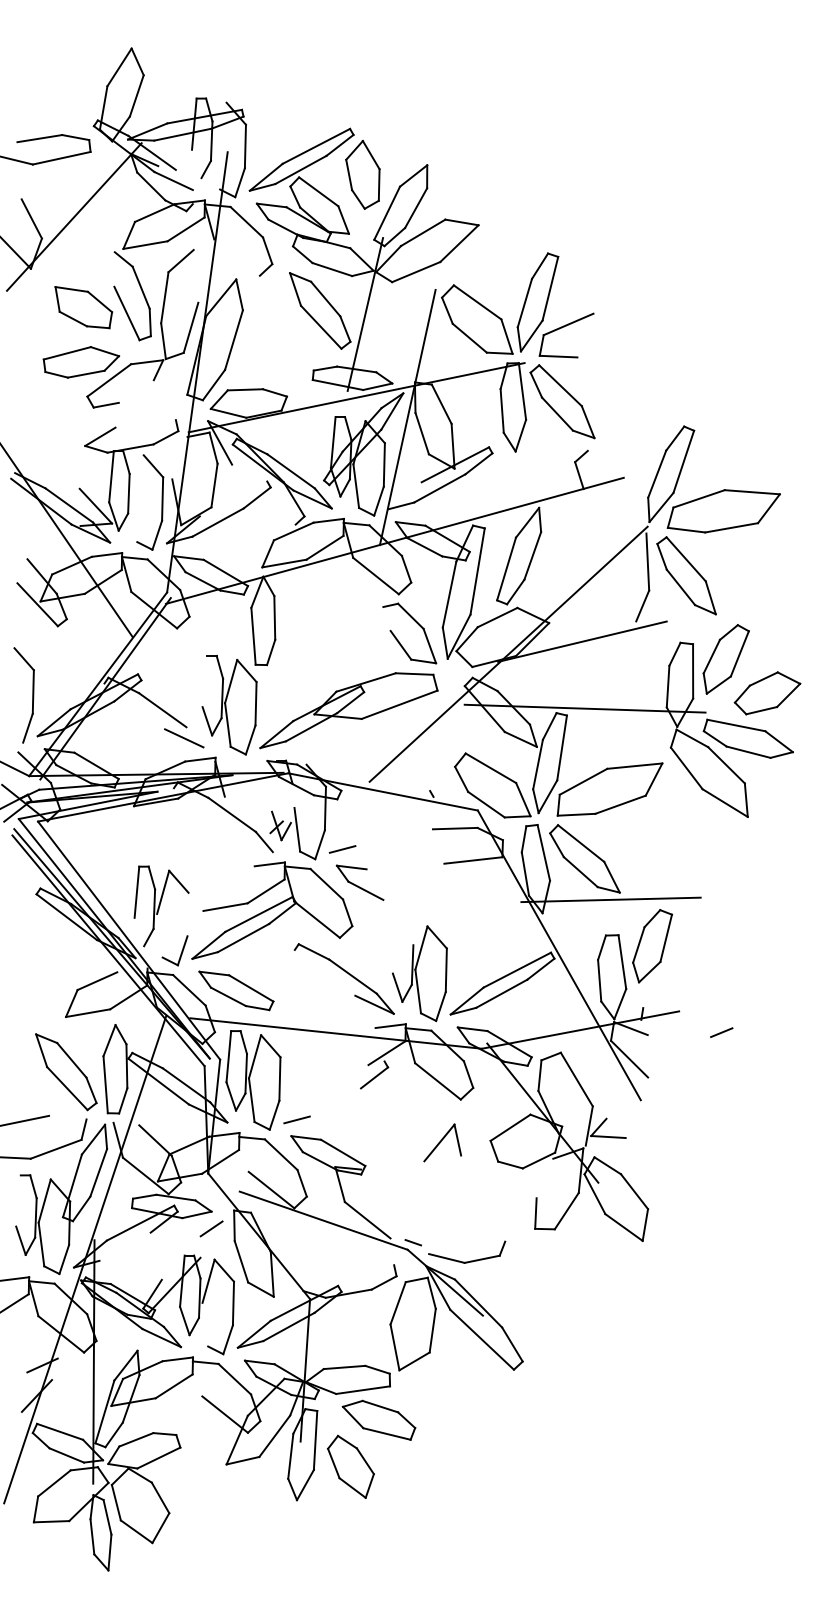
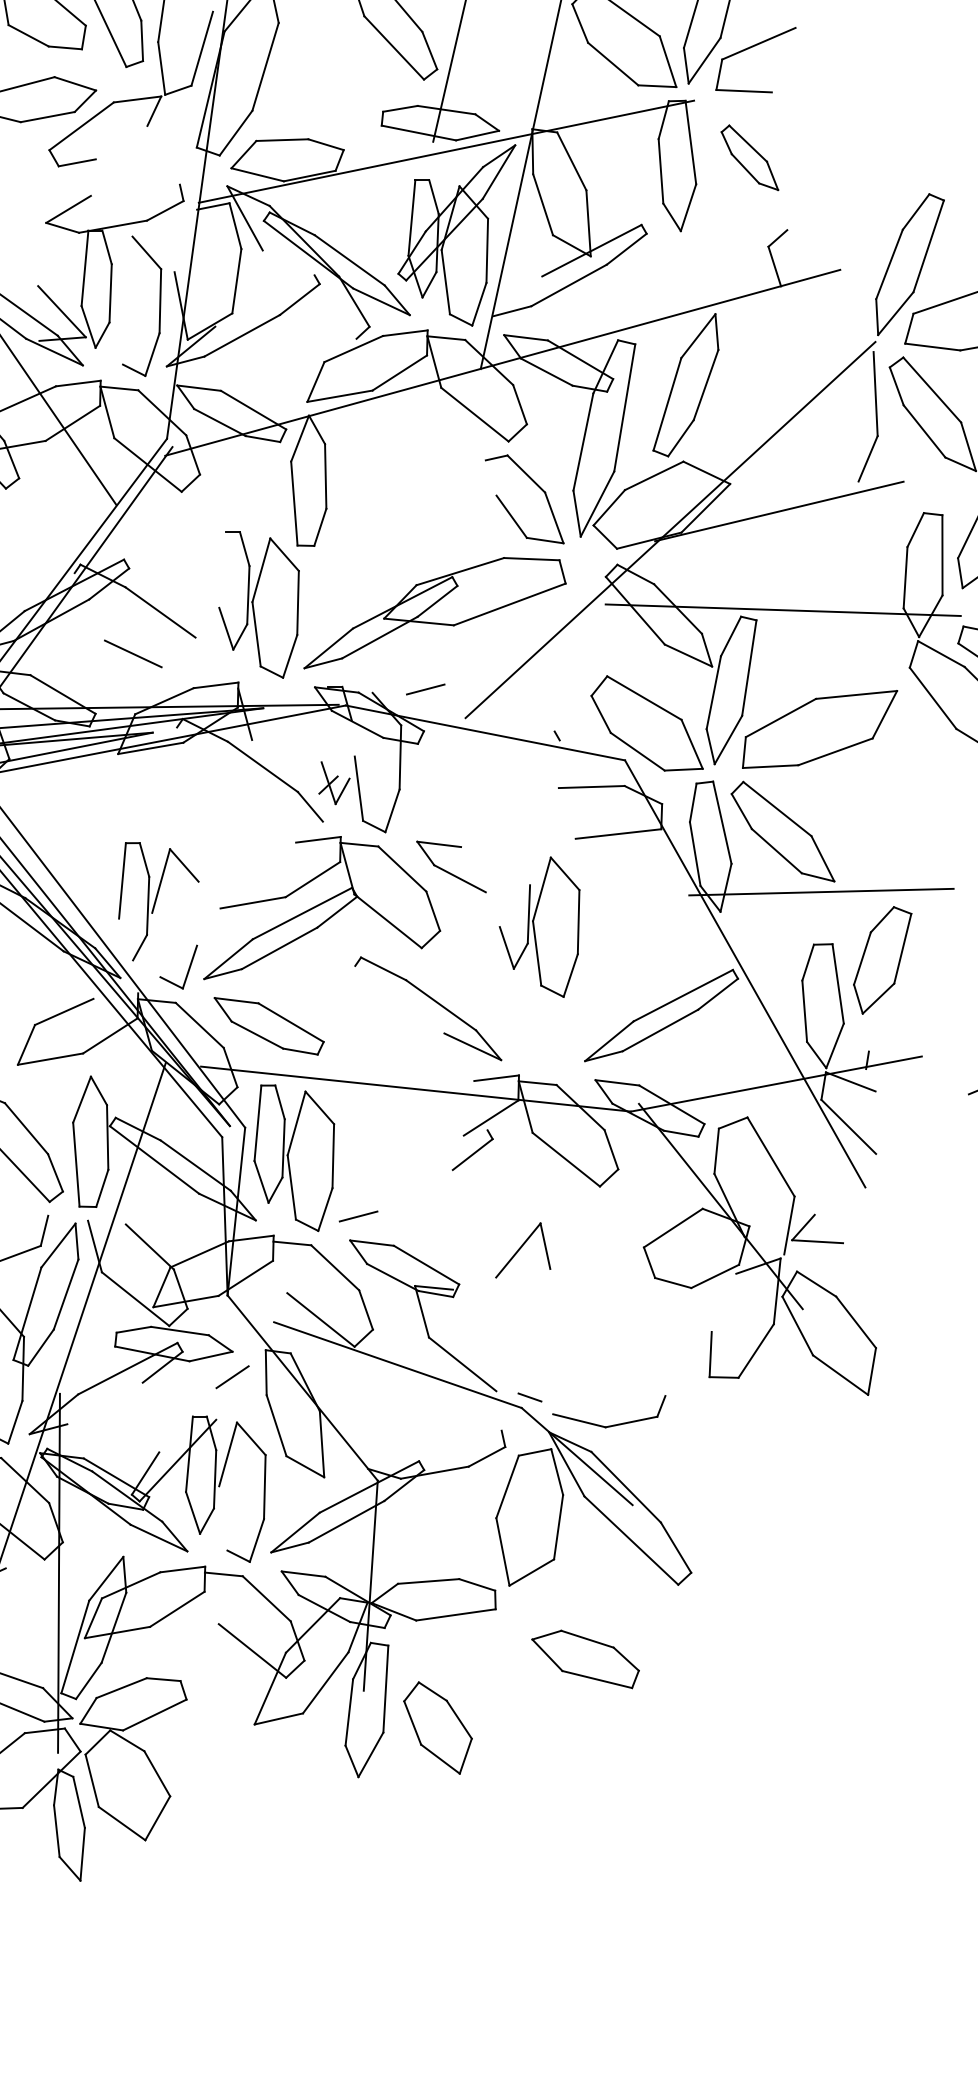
part: (562, 401) -> (749, 157), size x0.6
line: (184, 738) -> (133, 654), moved
line: (342, 849) -> (425, 689), moved
part: (419, 973) -> (539, 926), moved
part: (442, 1142) -> (522, 1249), moved
part: (378, 1419) -> (584, 1658), moved

